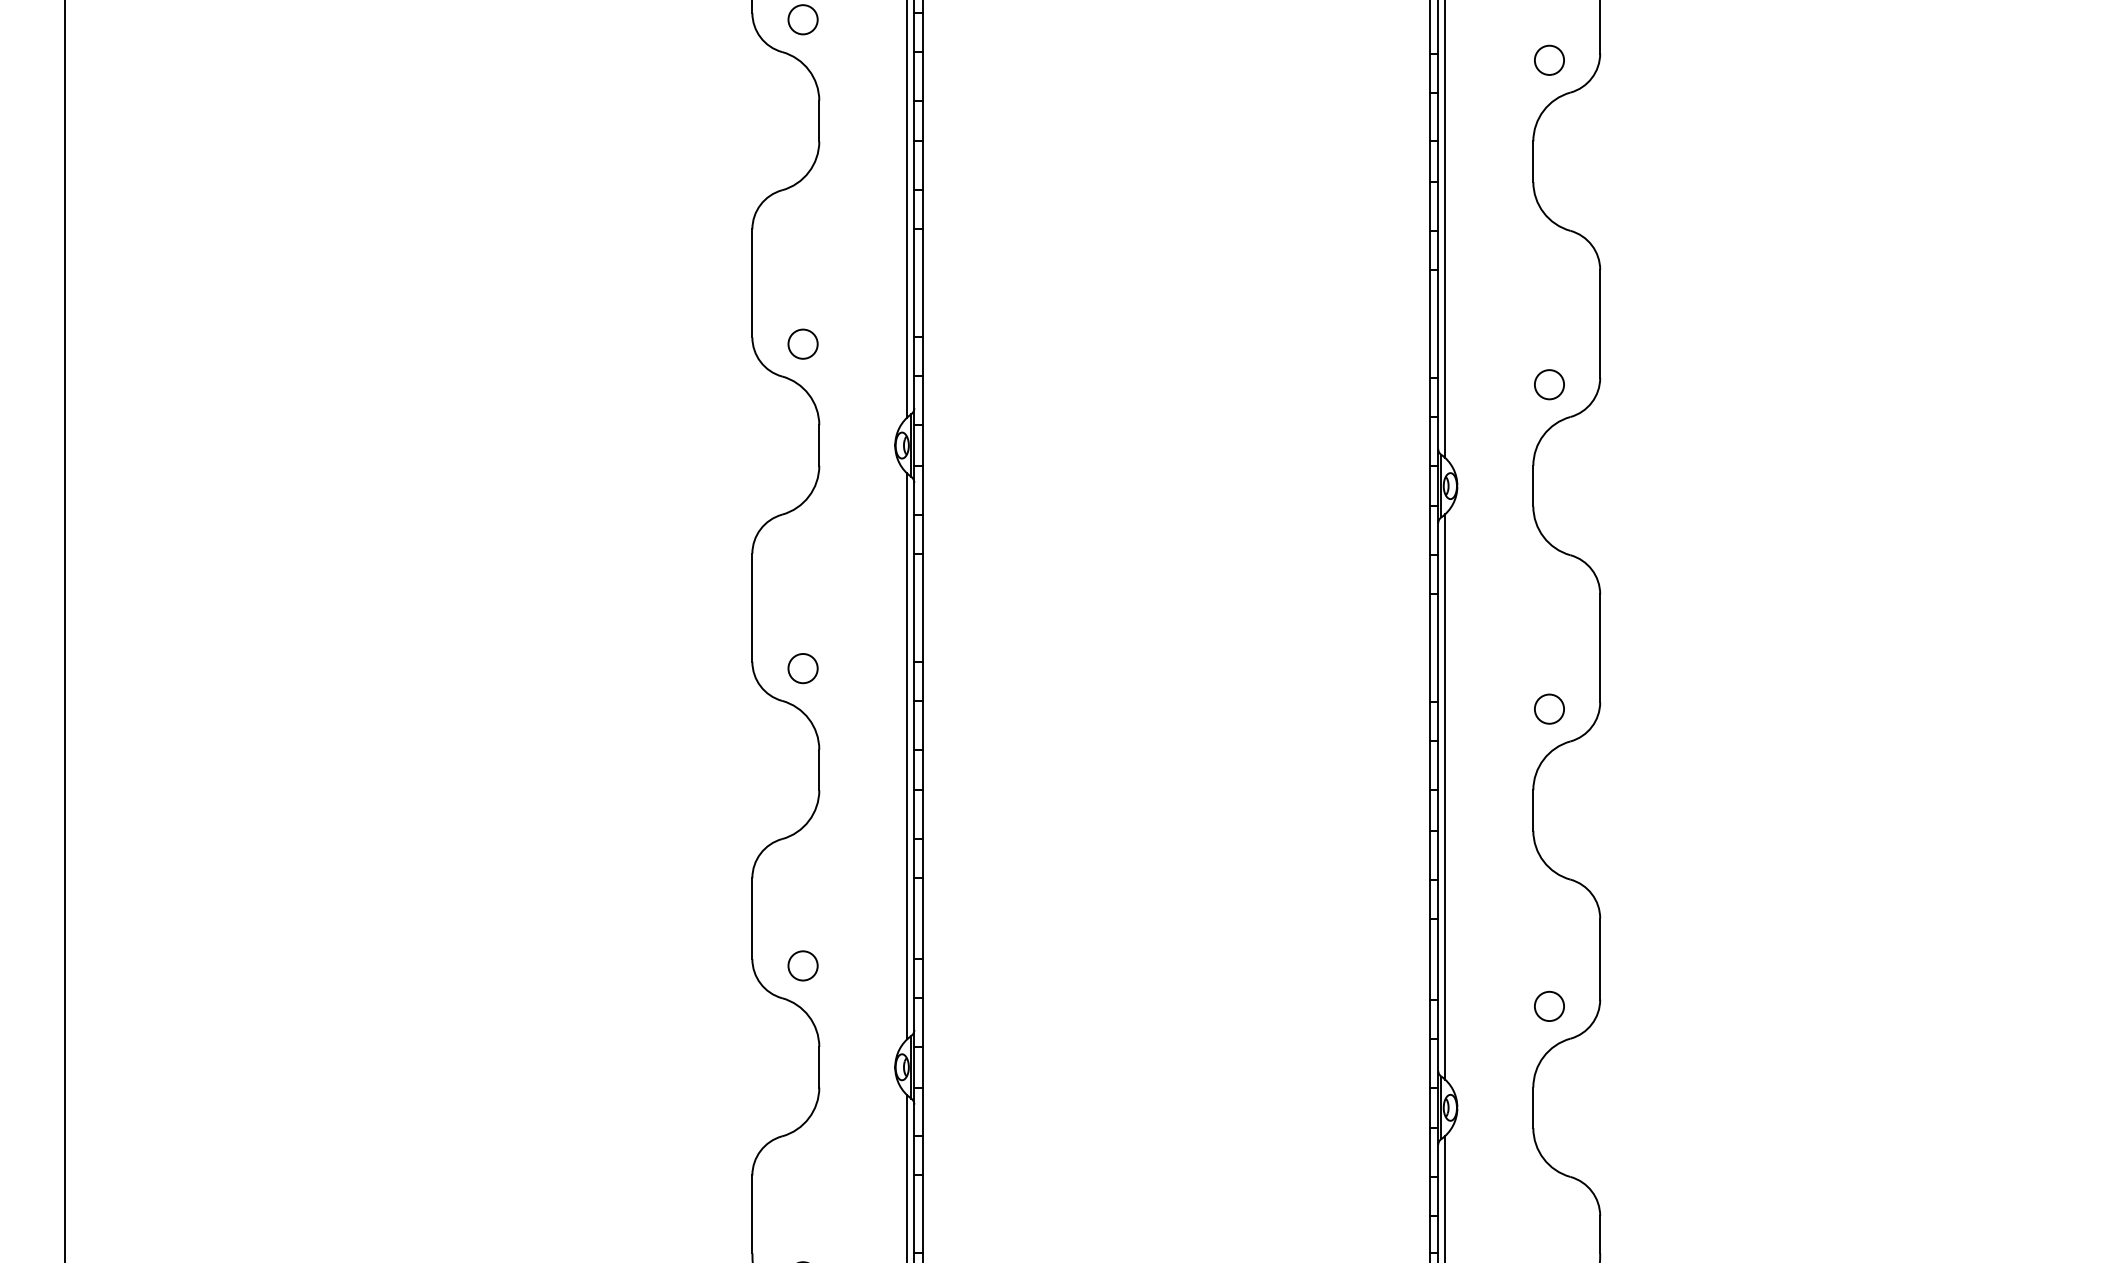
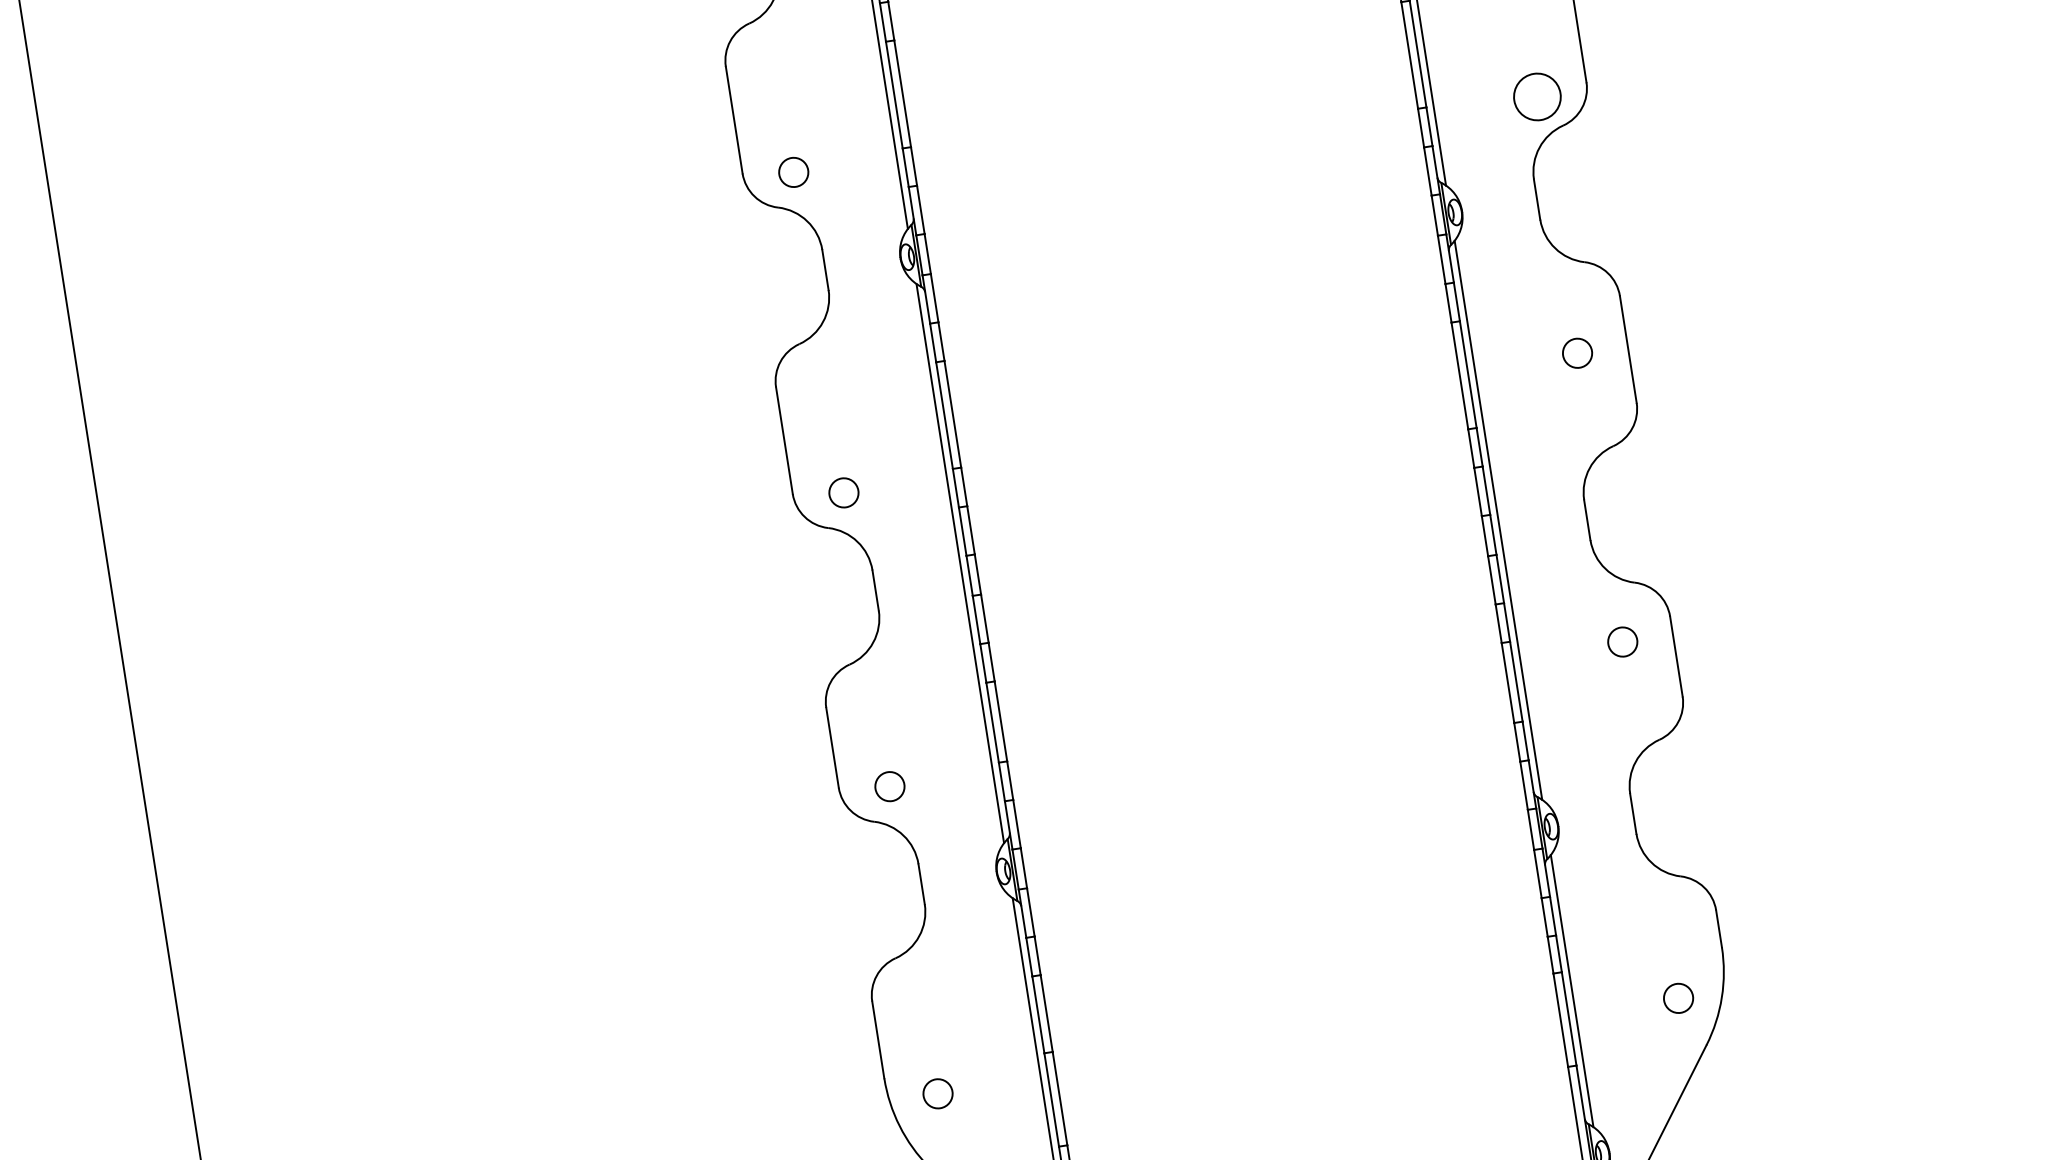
circle: (1549, 384) -> (1537, 96), size x1.6
circle: (1549, 708) -> (1577, 352), moved
circle: (1549, 1006) -> (1622, 642), moved

